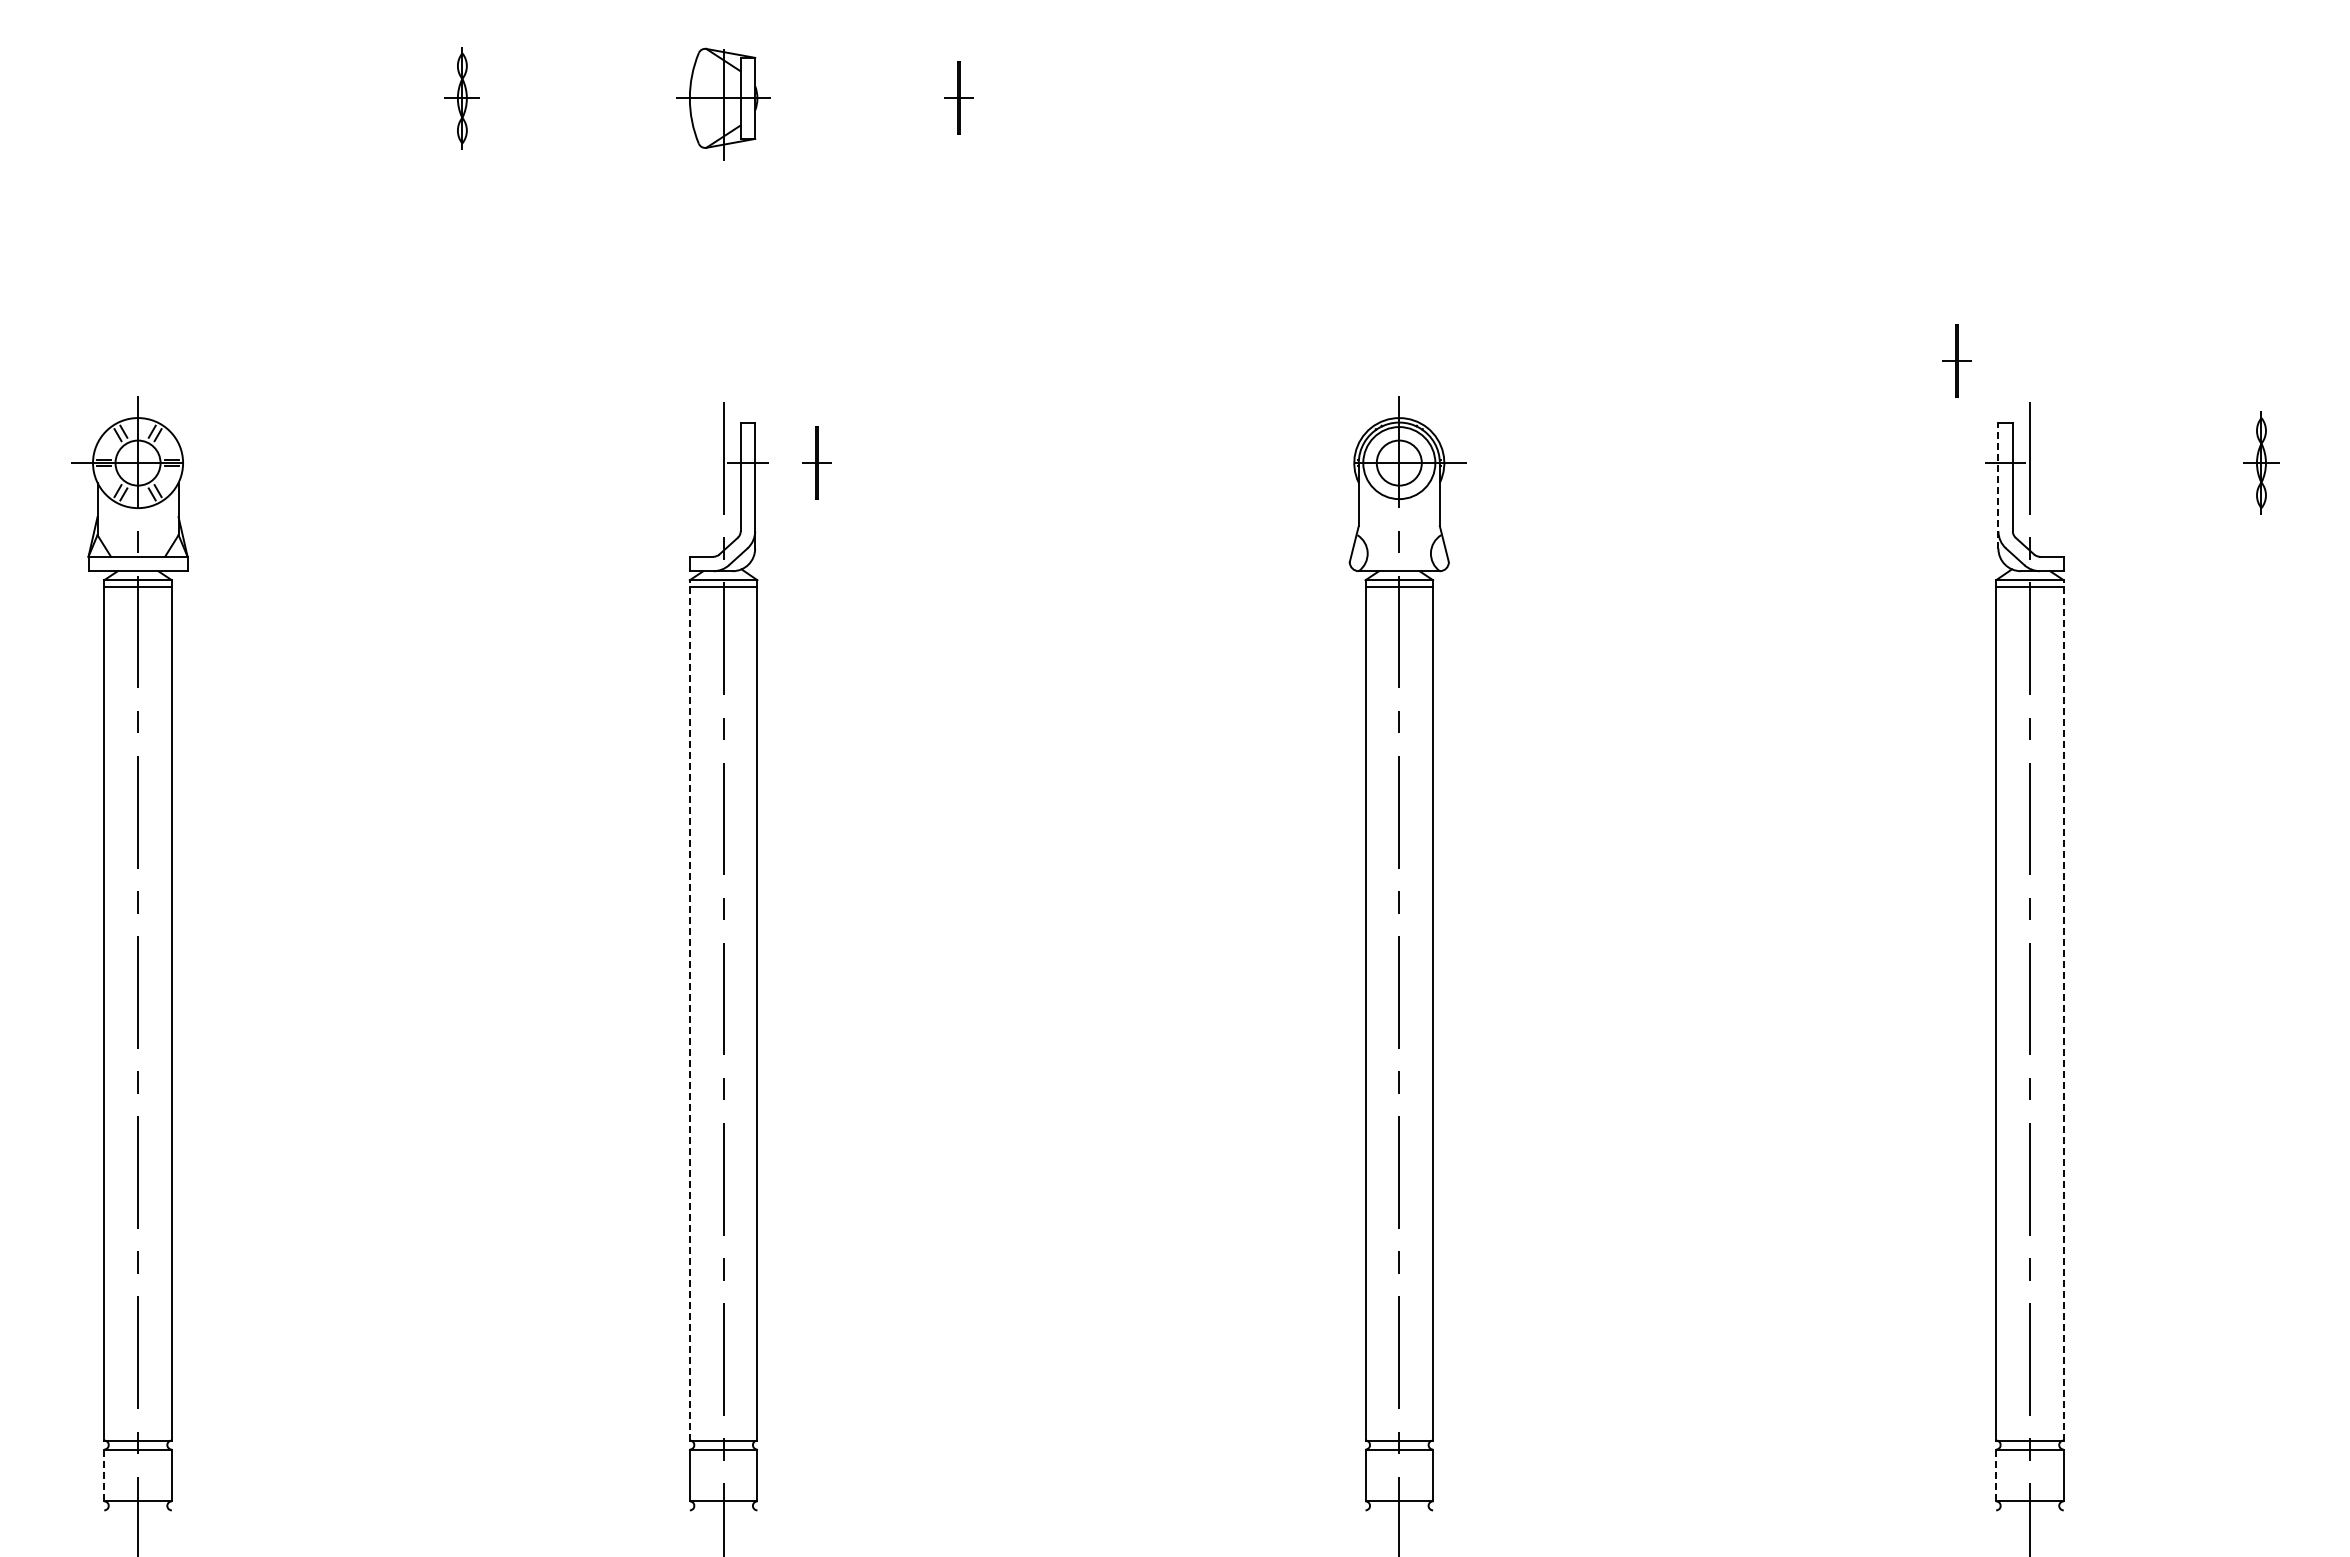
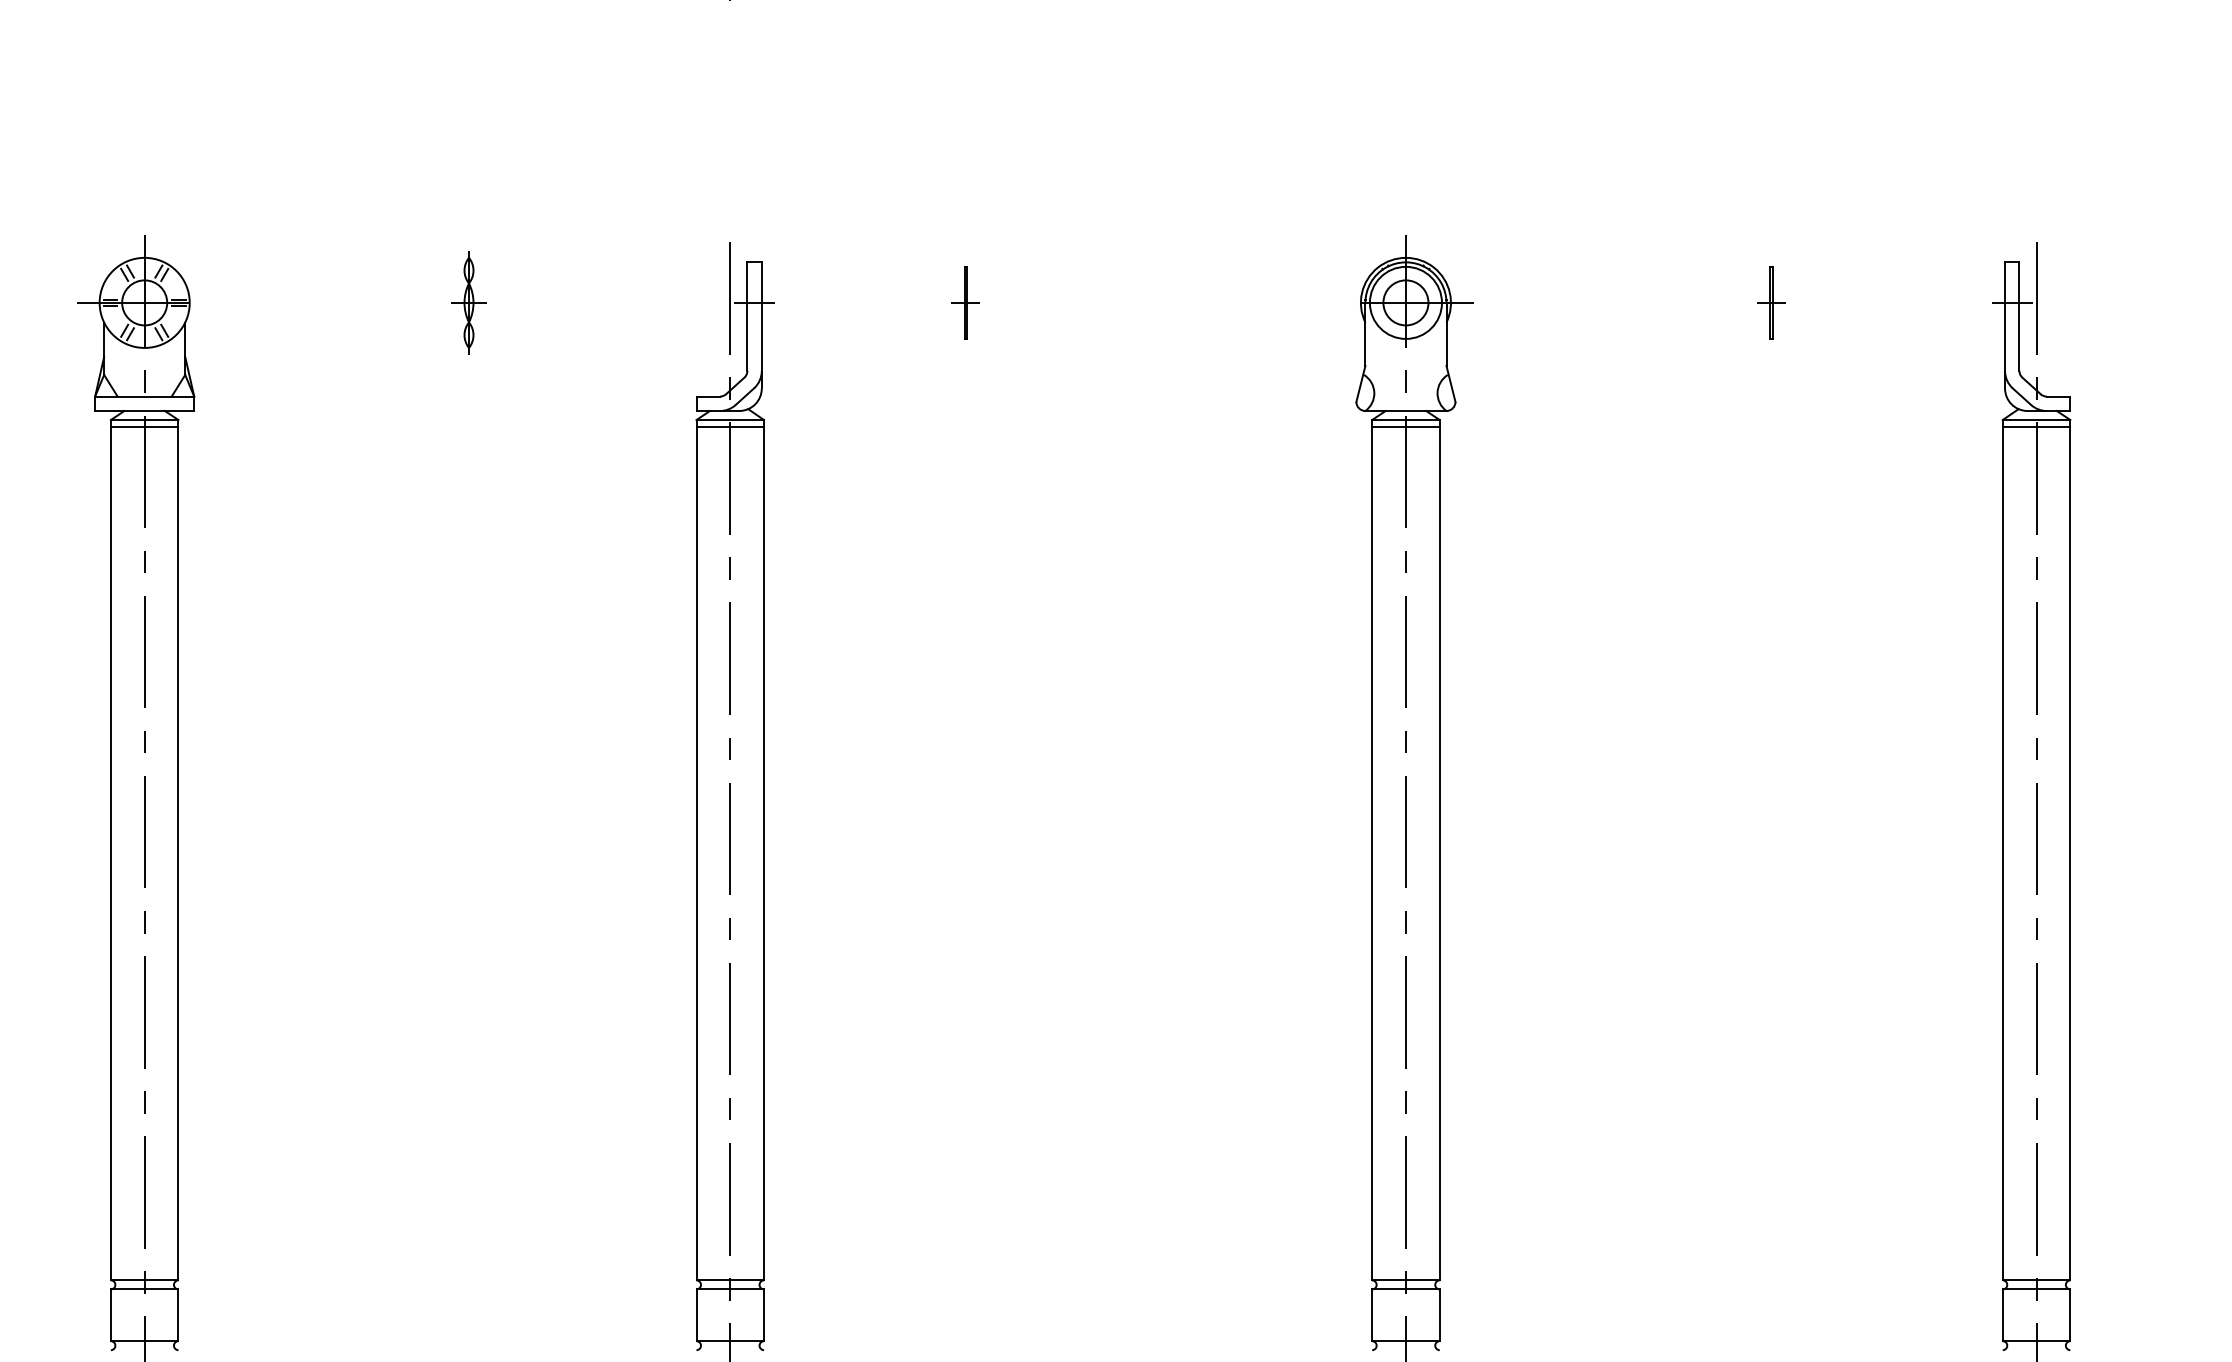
part: (1956, 360) -> (1771, 302), moved
part: (461, 462) -> (468, 302), added
part: (816, 462) -> (965, 302), moved
line: (1998, 485) -> (2005, 325), dashed -> solid
line: (689, 1009) -> (696, 849), dashed -> solid
line: (2063, 1009) -> (2070, 849), dashed -> solid
line: (104, 1475) -> (111, 1315), dashed -> solid
line: (1996, 1475) -> (2003, 1315), dashed -> solid

